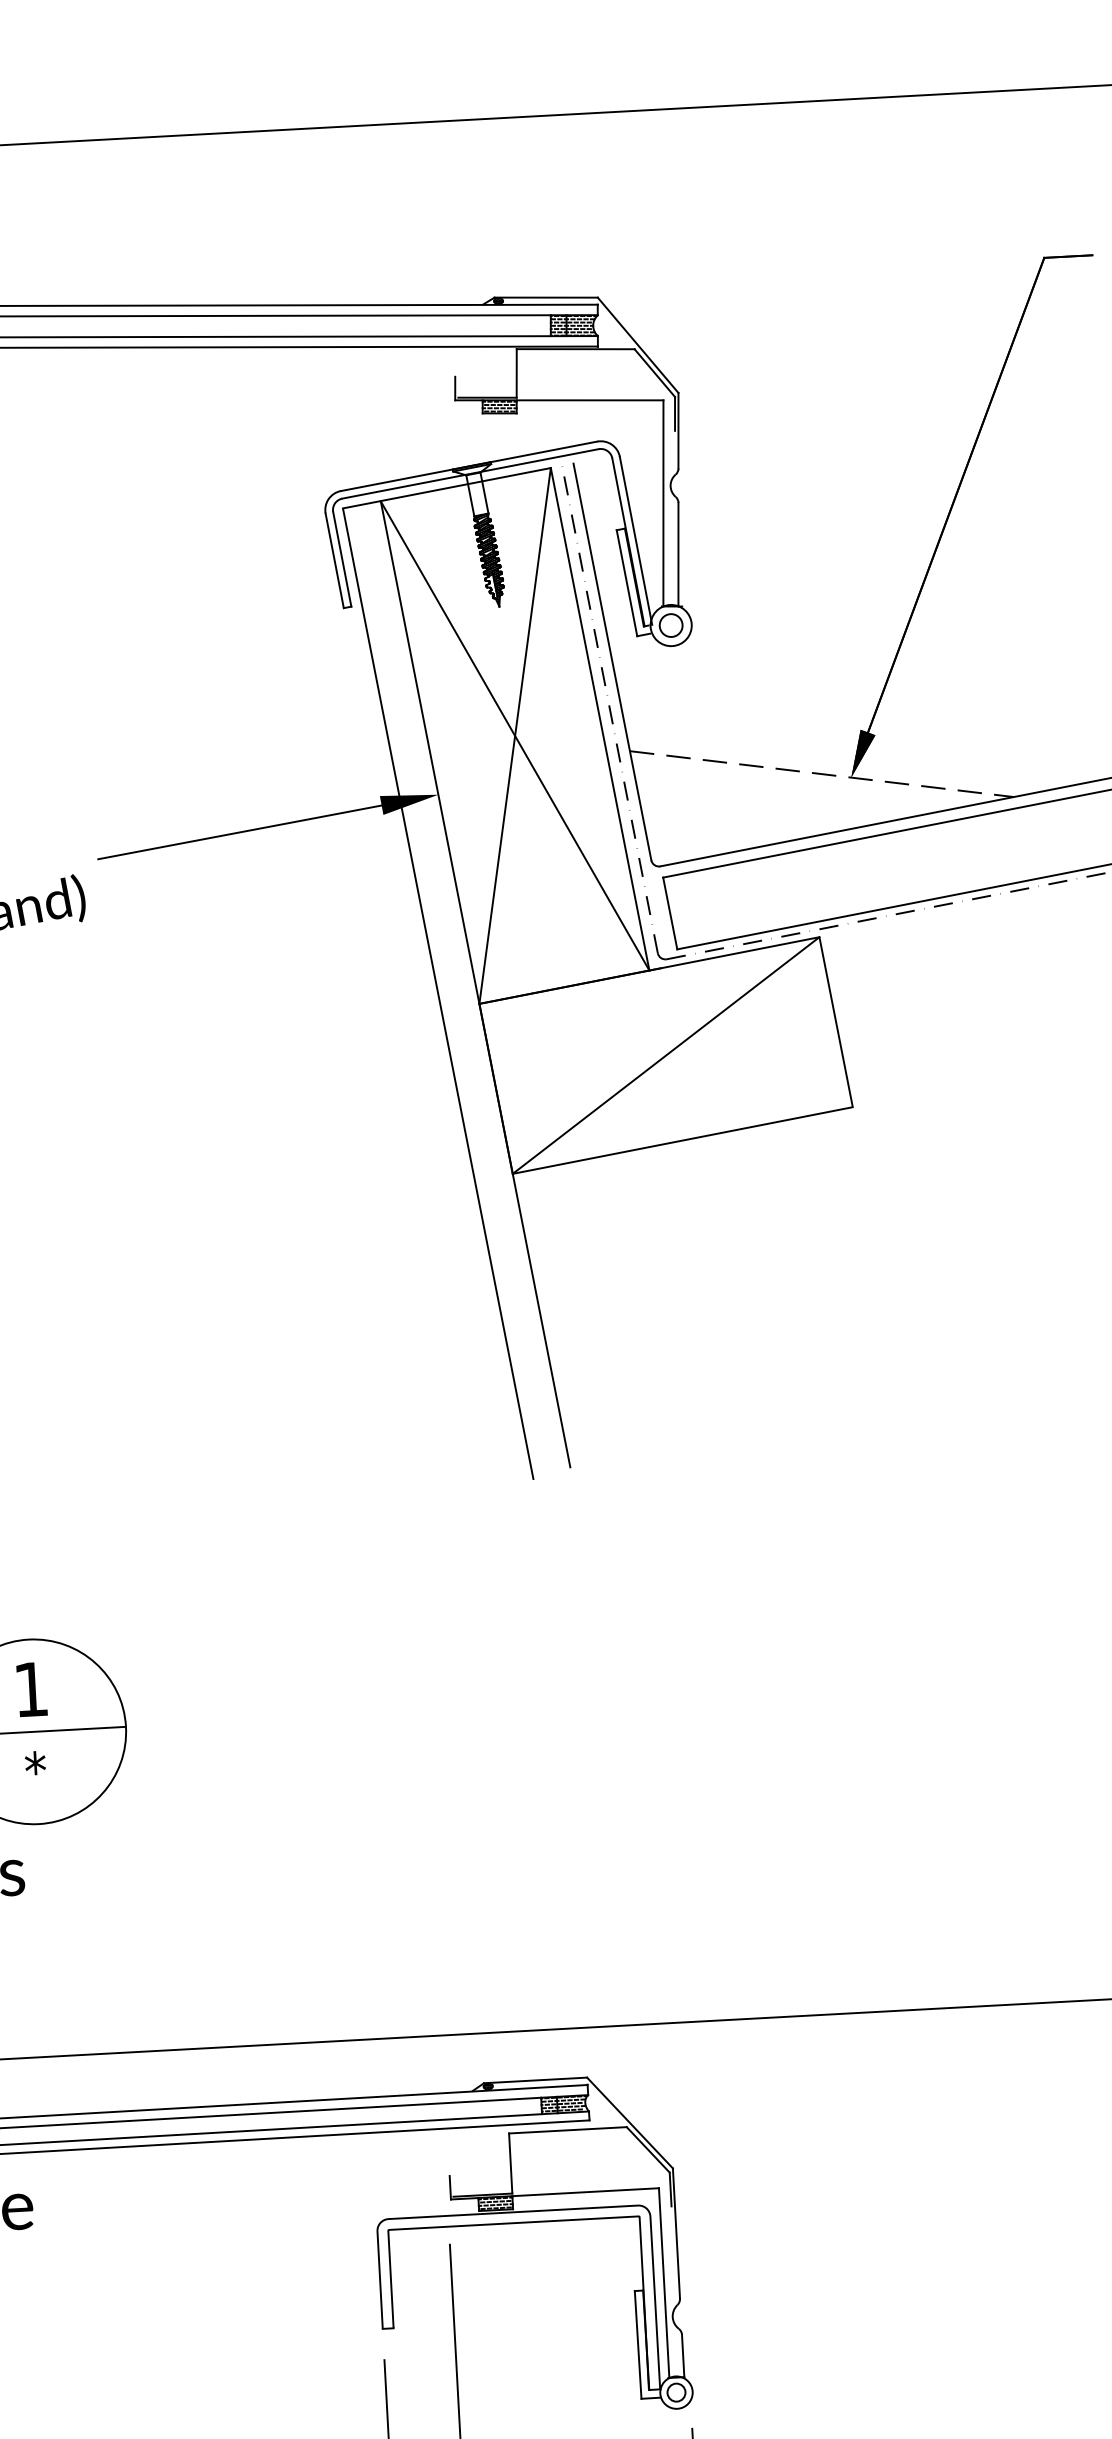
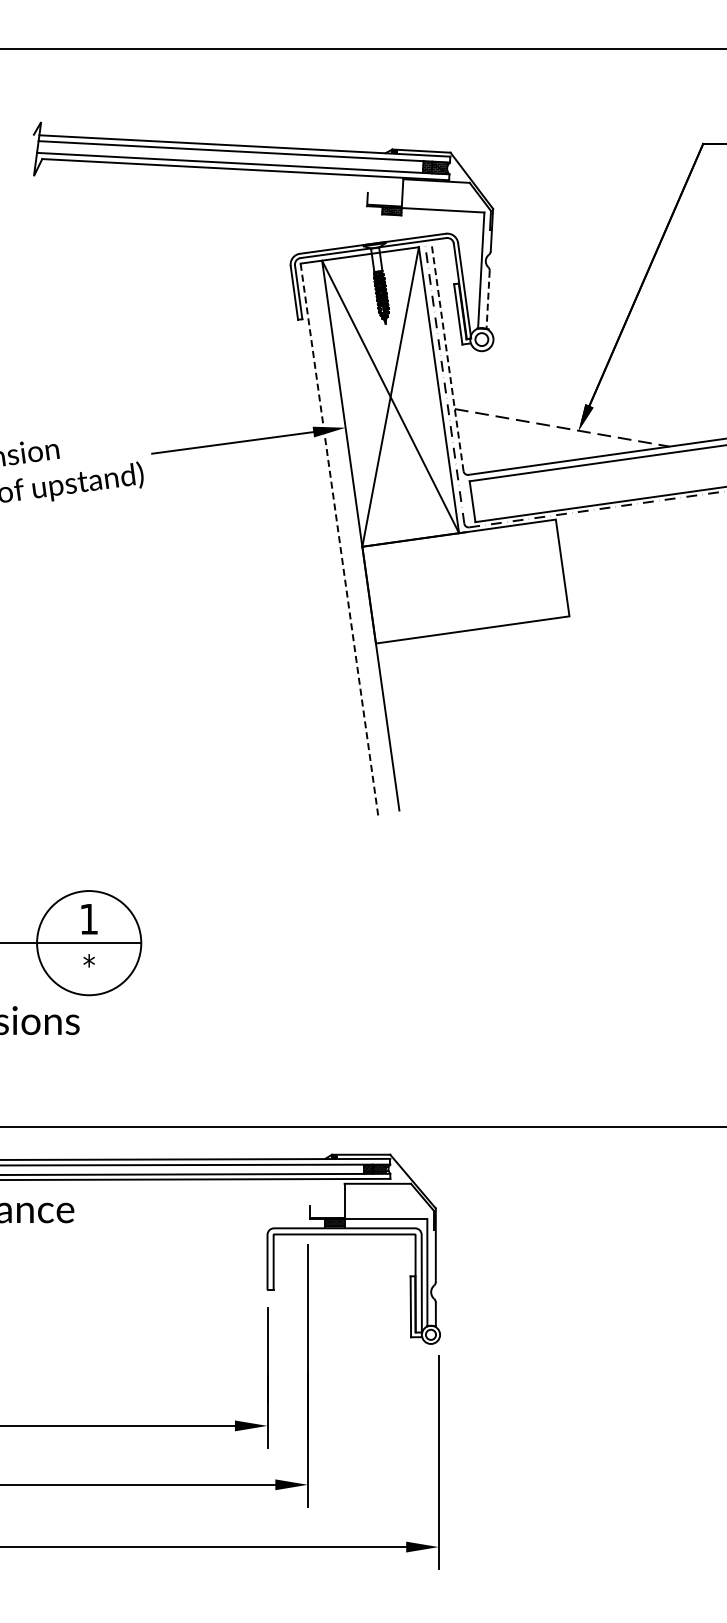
line: (679, 555) -> (488, 300), solid -> dashed
line: (612, 662) -> (447, 358), solid -> dashed
line: (438, 993) -> (339, 539), solid -> dashed
line: (665, 1055) -> (465, 581), removed

